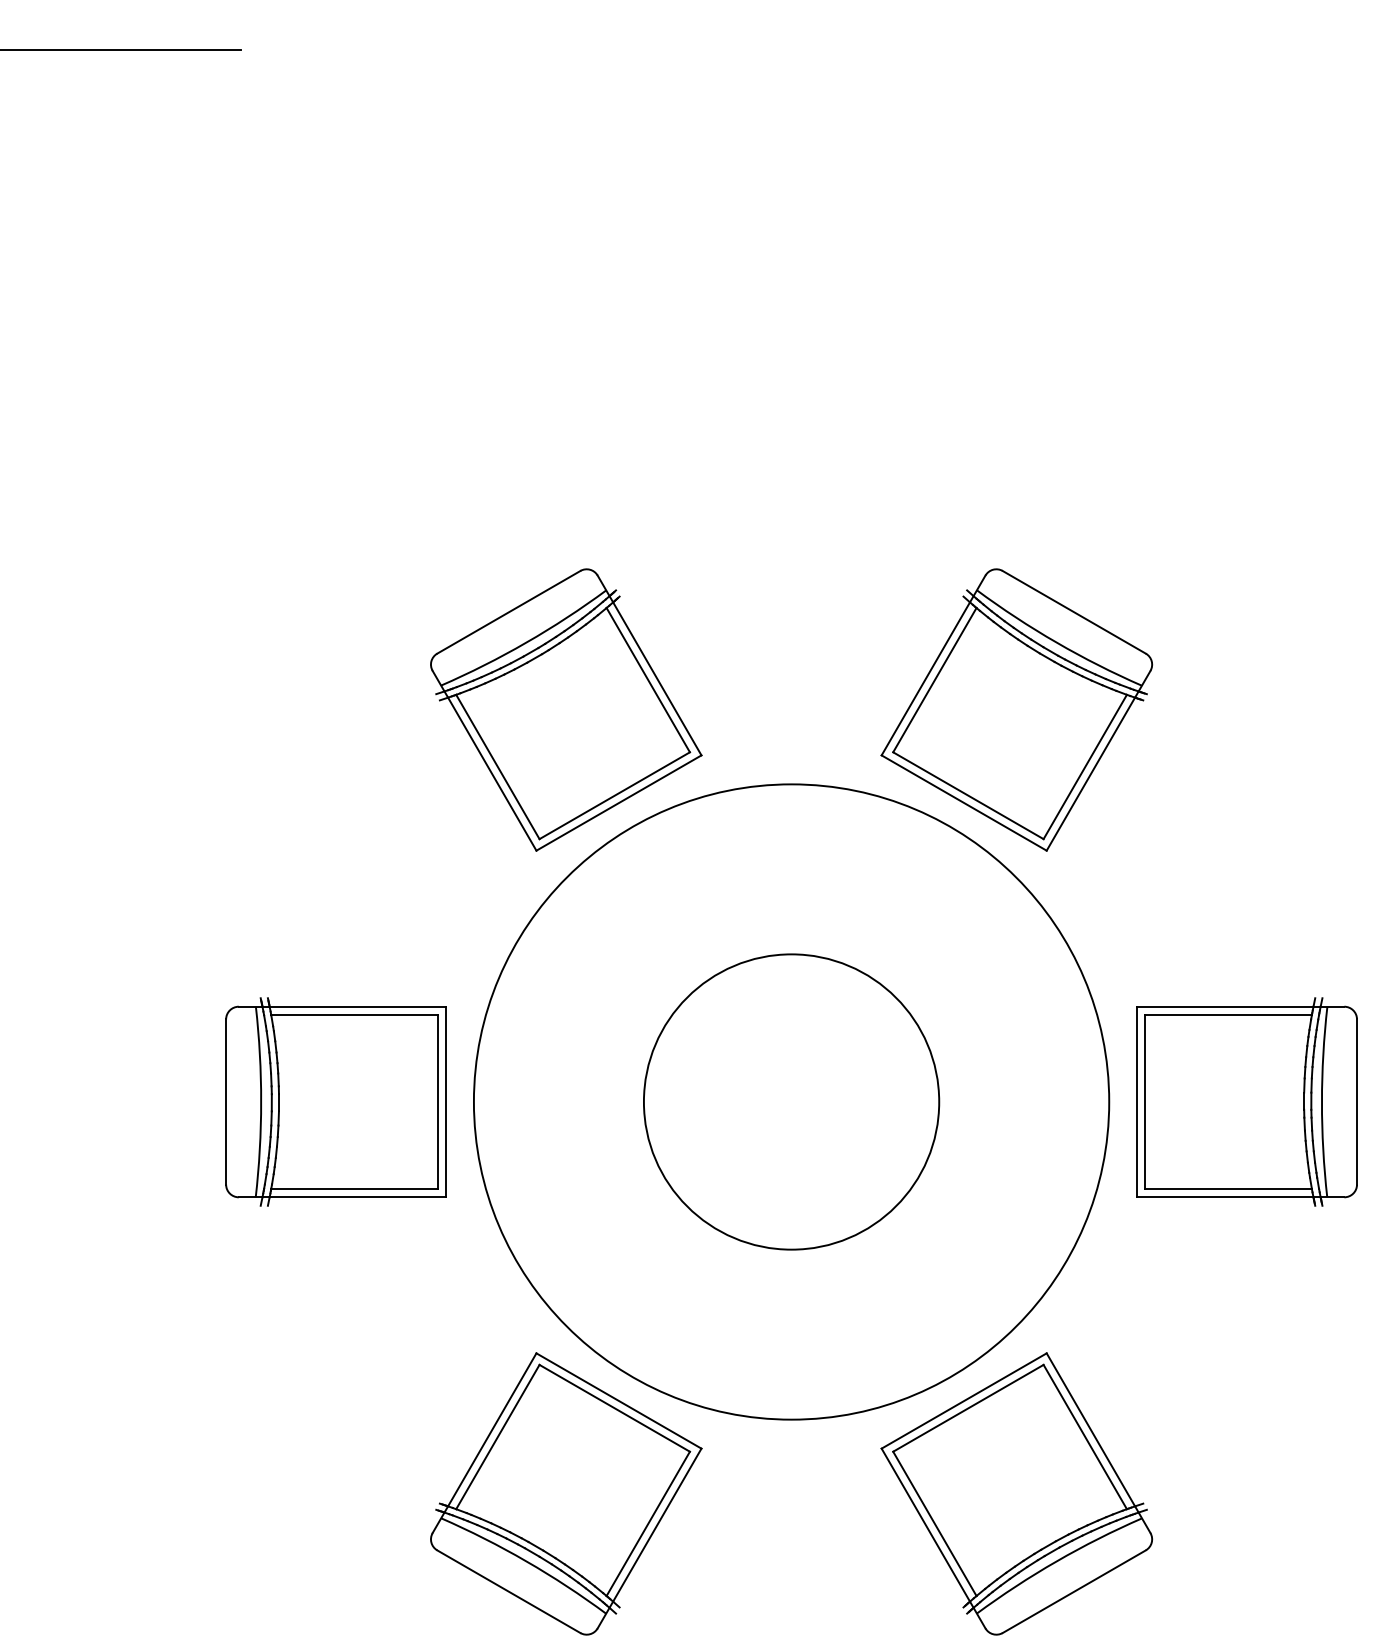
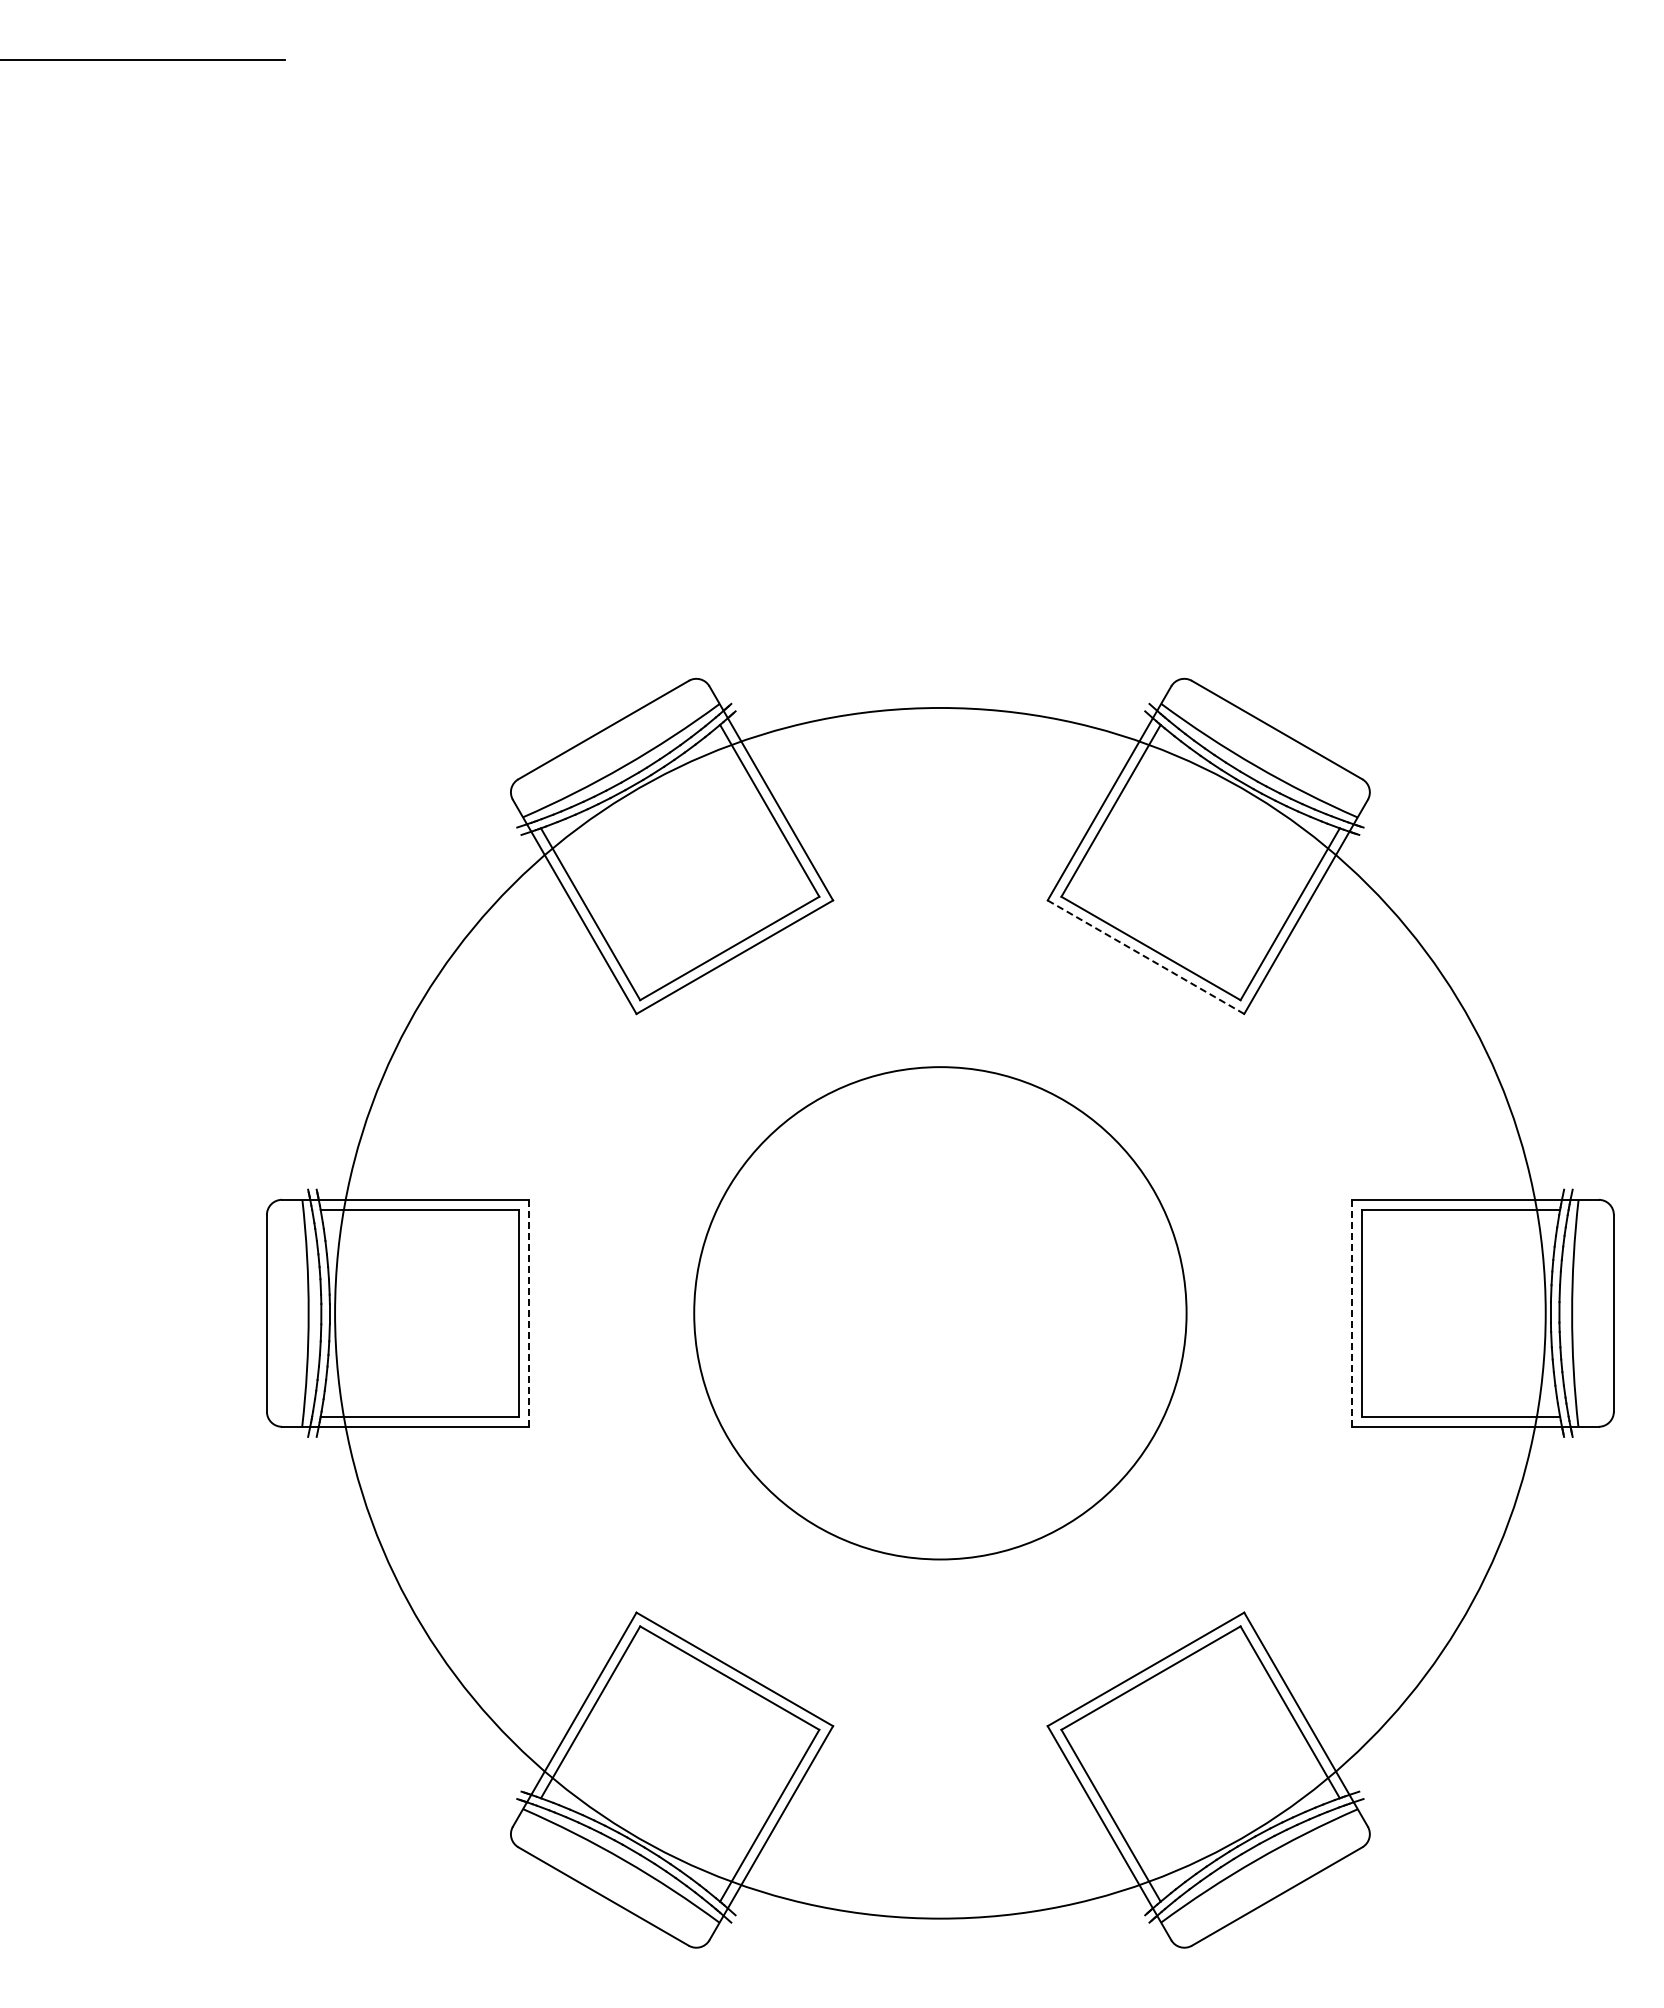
line: (964, 803) -> (1146, 957), solid -> dashed
line: (446, 1101) -> (529, 1312), solid -> dashed
circle: (791, 1101) -> (940, 1312), size x1.6
circle: (791, 1102) -> (940, 1313), size x1.4
line: (1136, 1102) -> (1351, 1313), solid -> dashed

